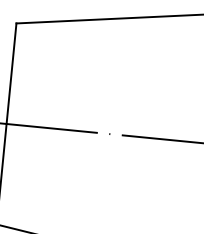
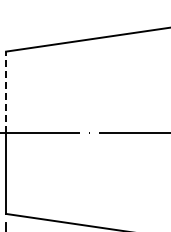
line: (12, 74) -> (6, 92), solid -> dashed

